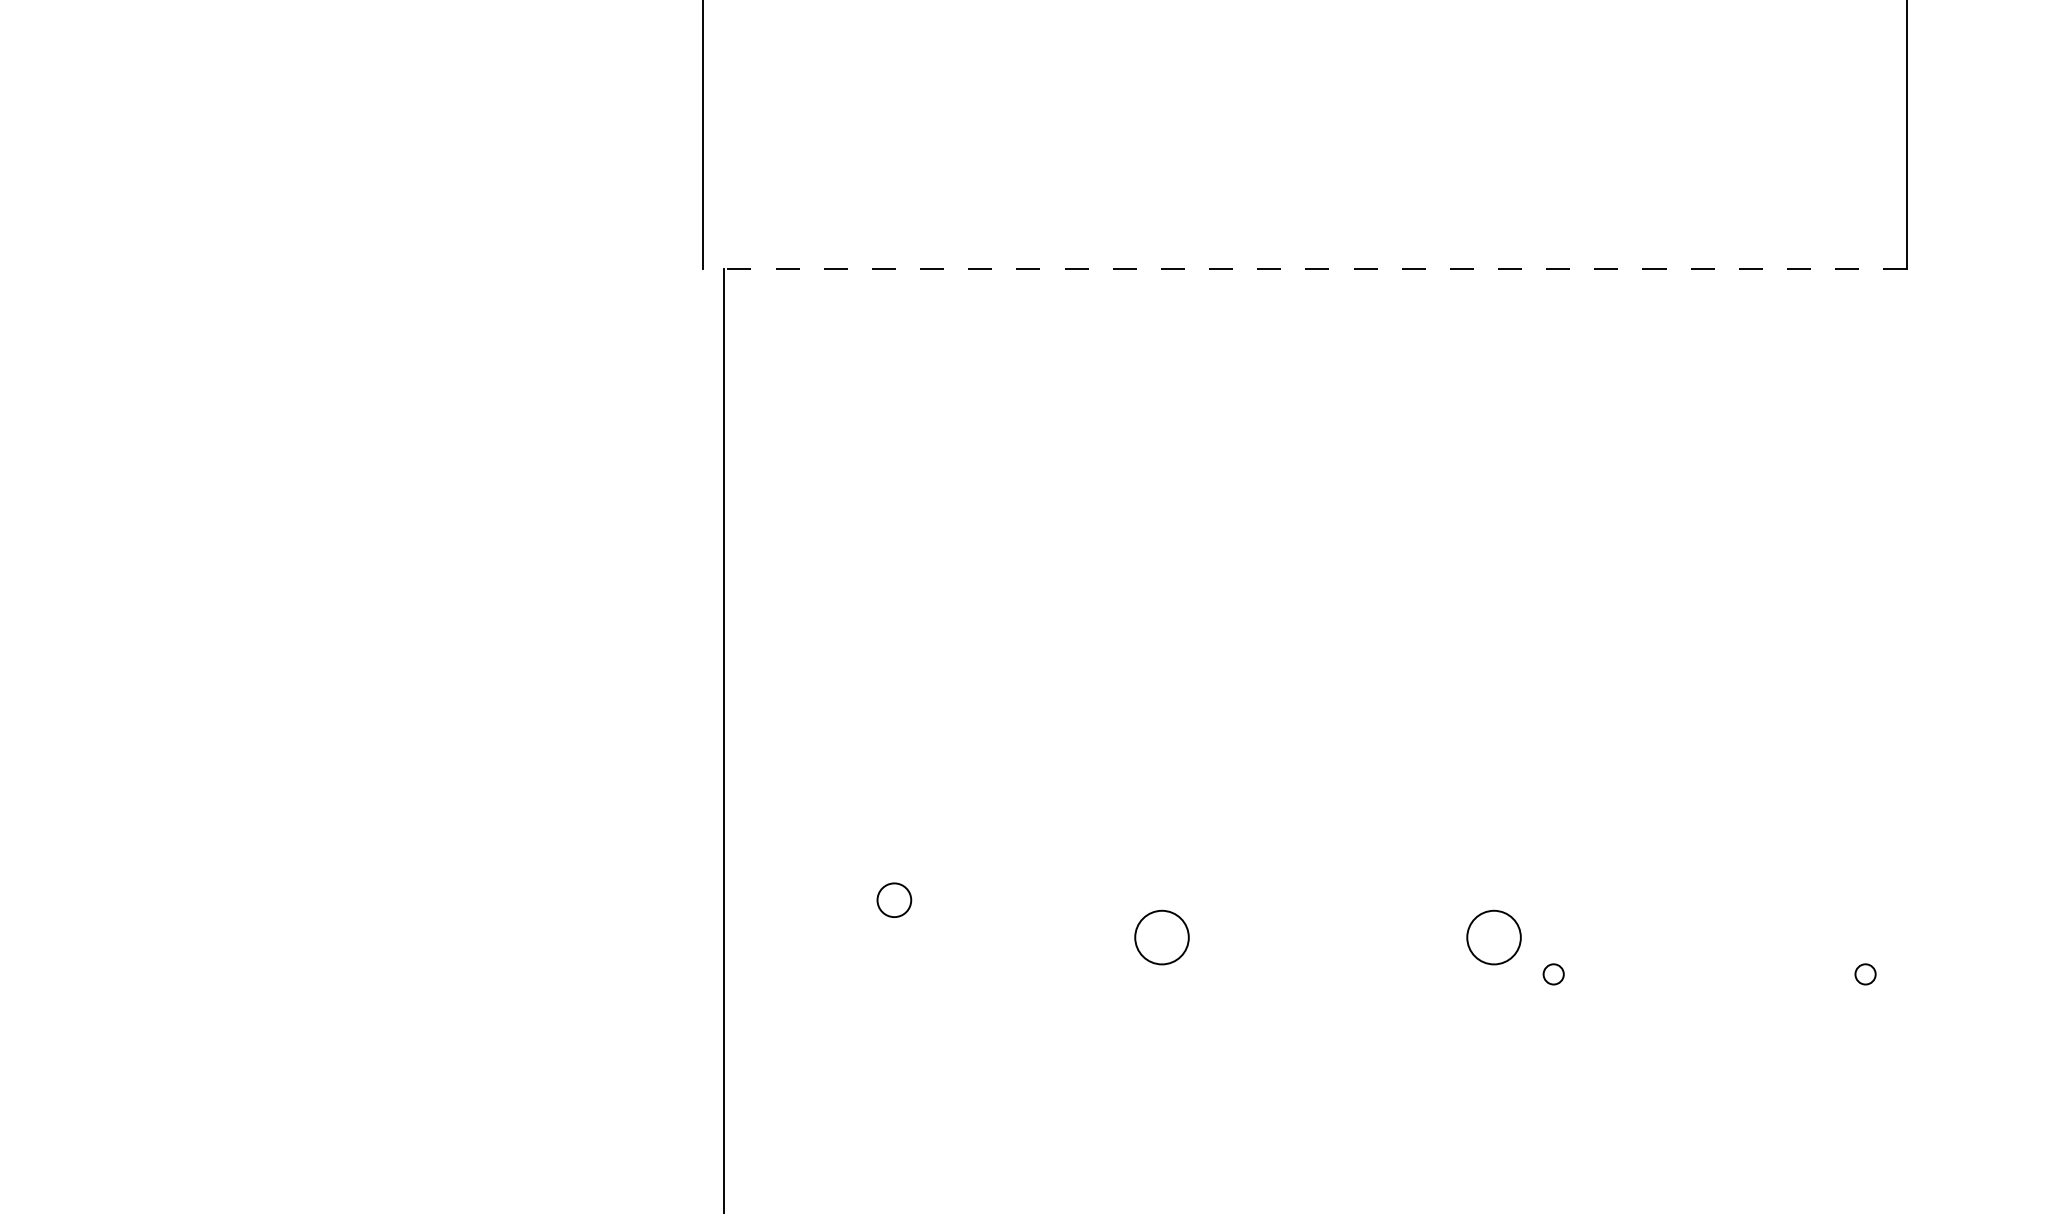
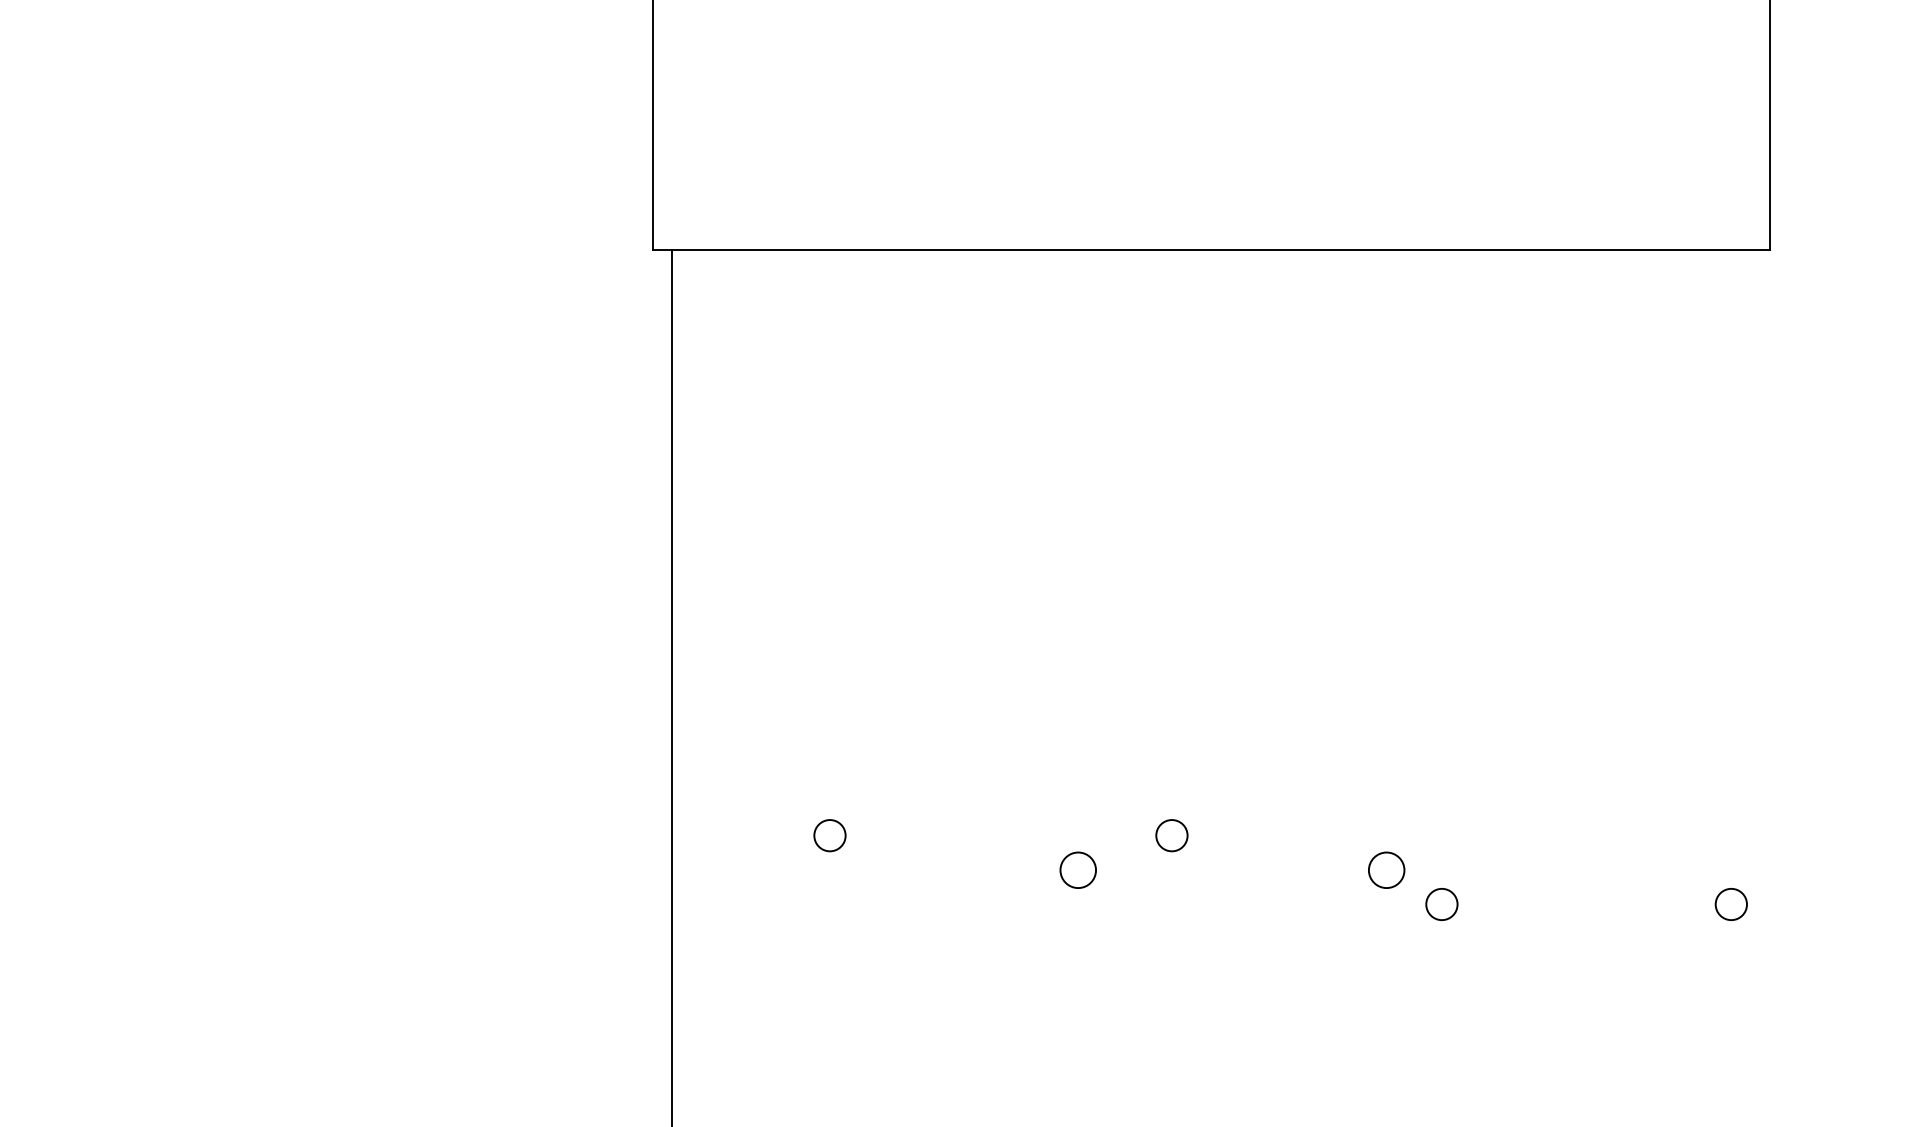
line: (1304, 269) -> (1210, 250), dashed -> solid
circle: (1262, 899) -> (1171, 834), added
circle: (1161, 937) -> (1077, 870), size x0.71
circle: (1494, 937) -> (1386, 870), size x0.71
circle: (1553, 974) -> (1441, 904), size x1.67
circle: (1865, 974) -> (1731, 904), size x1.67

